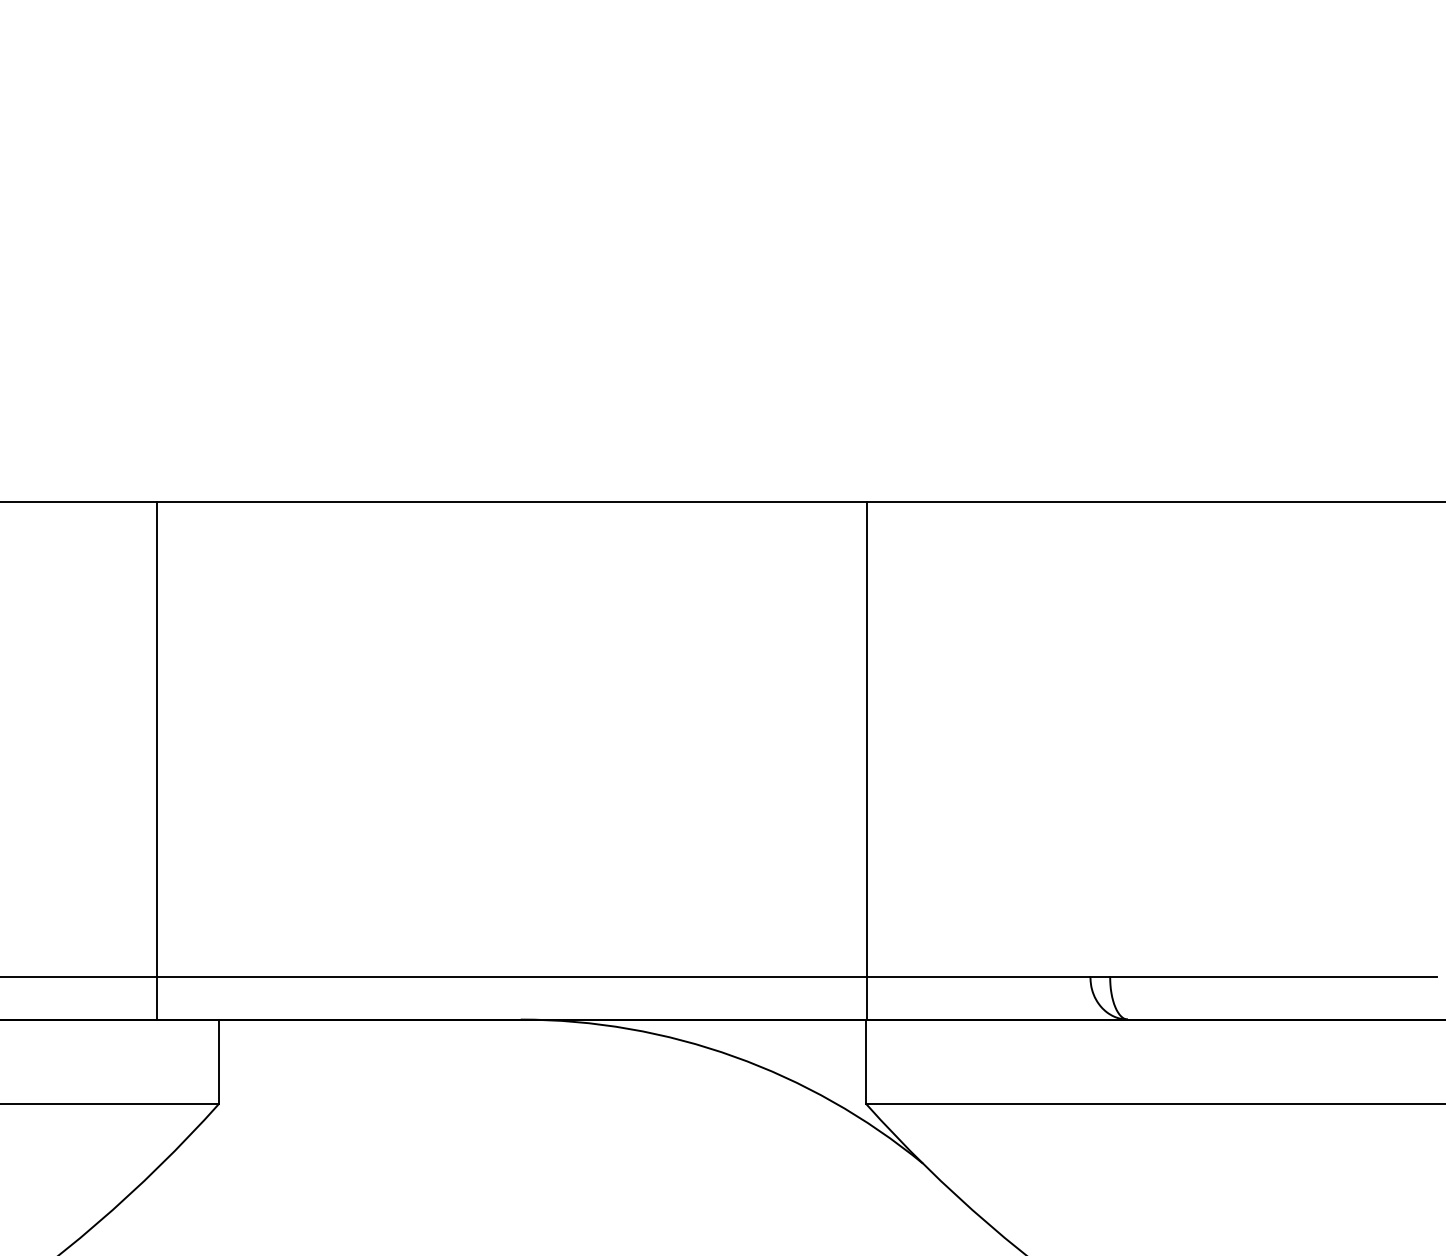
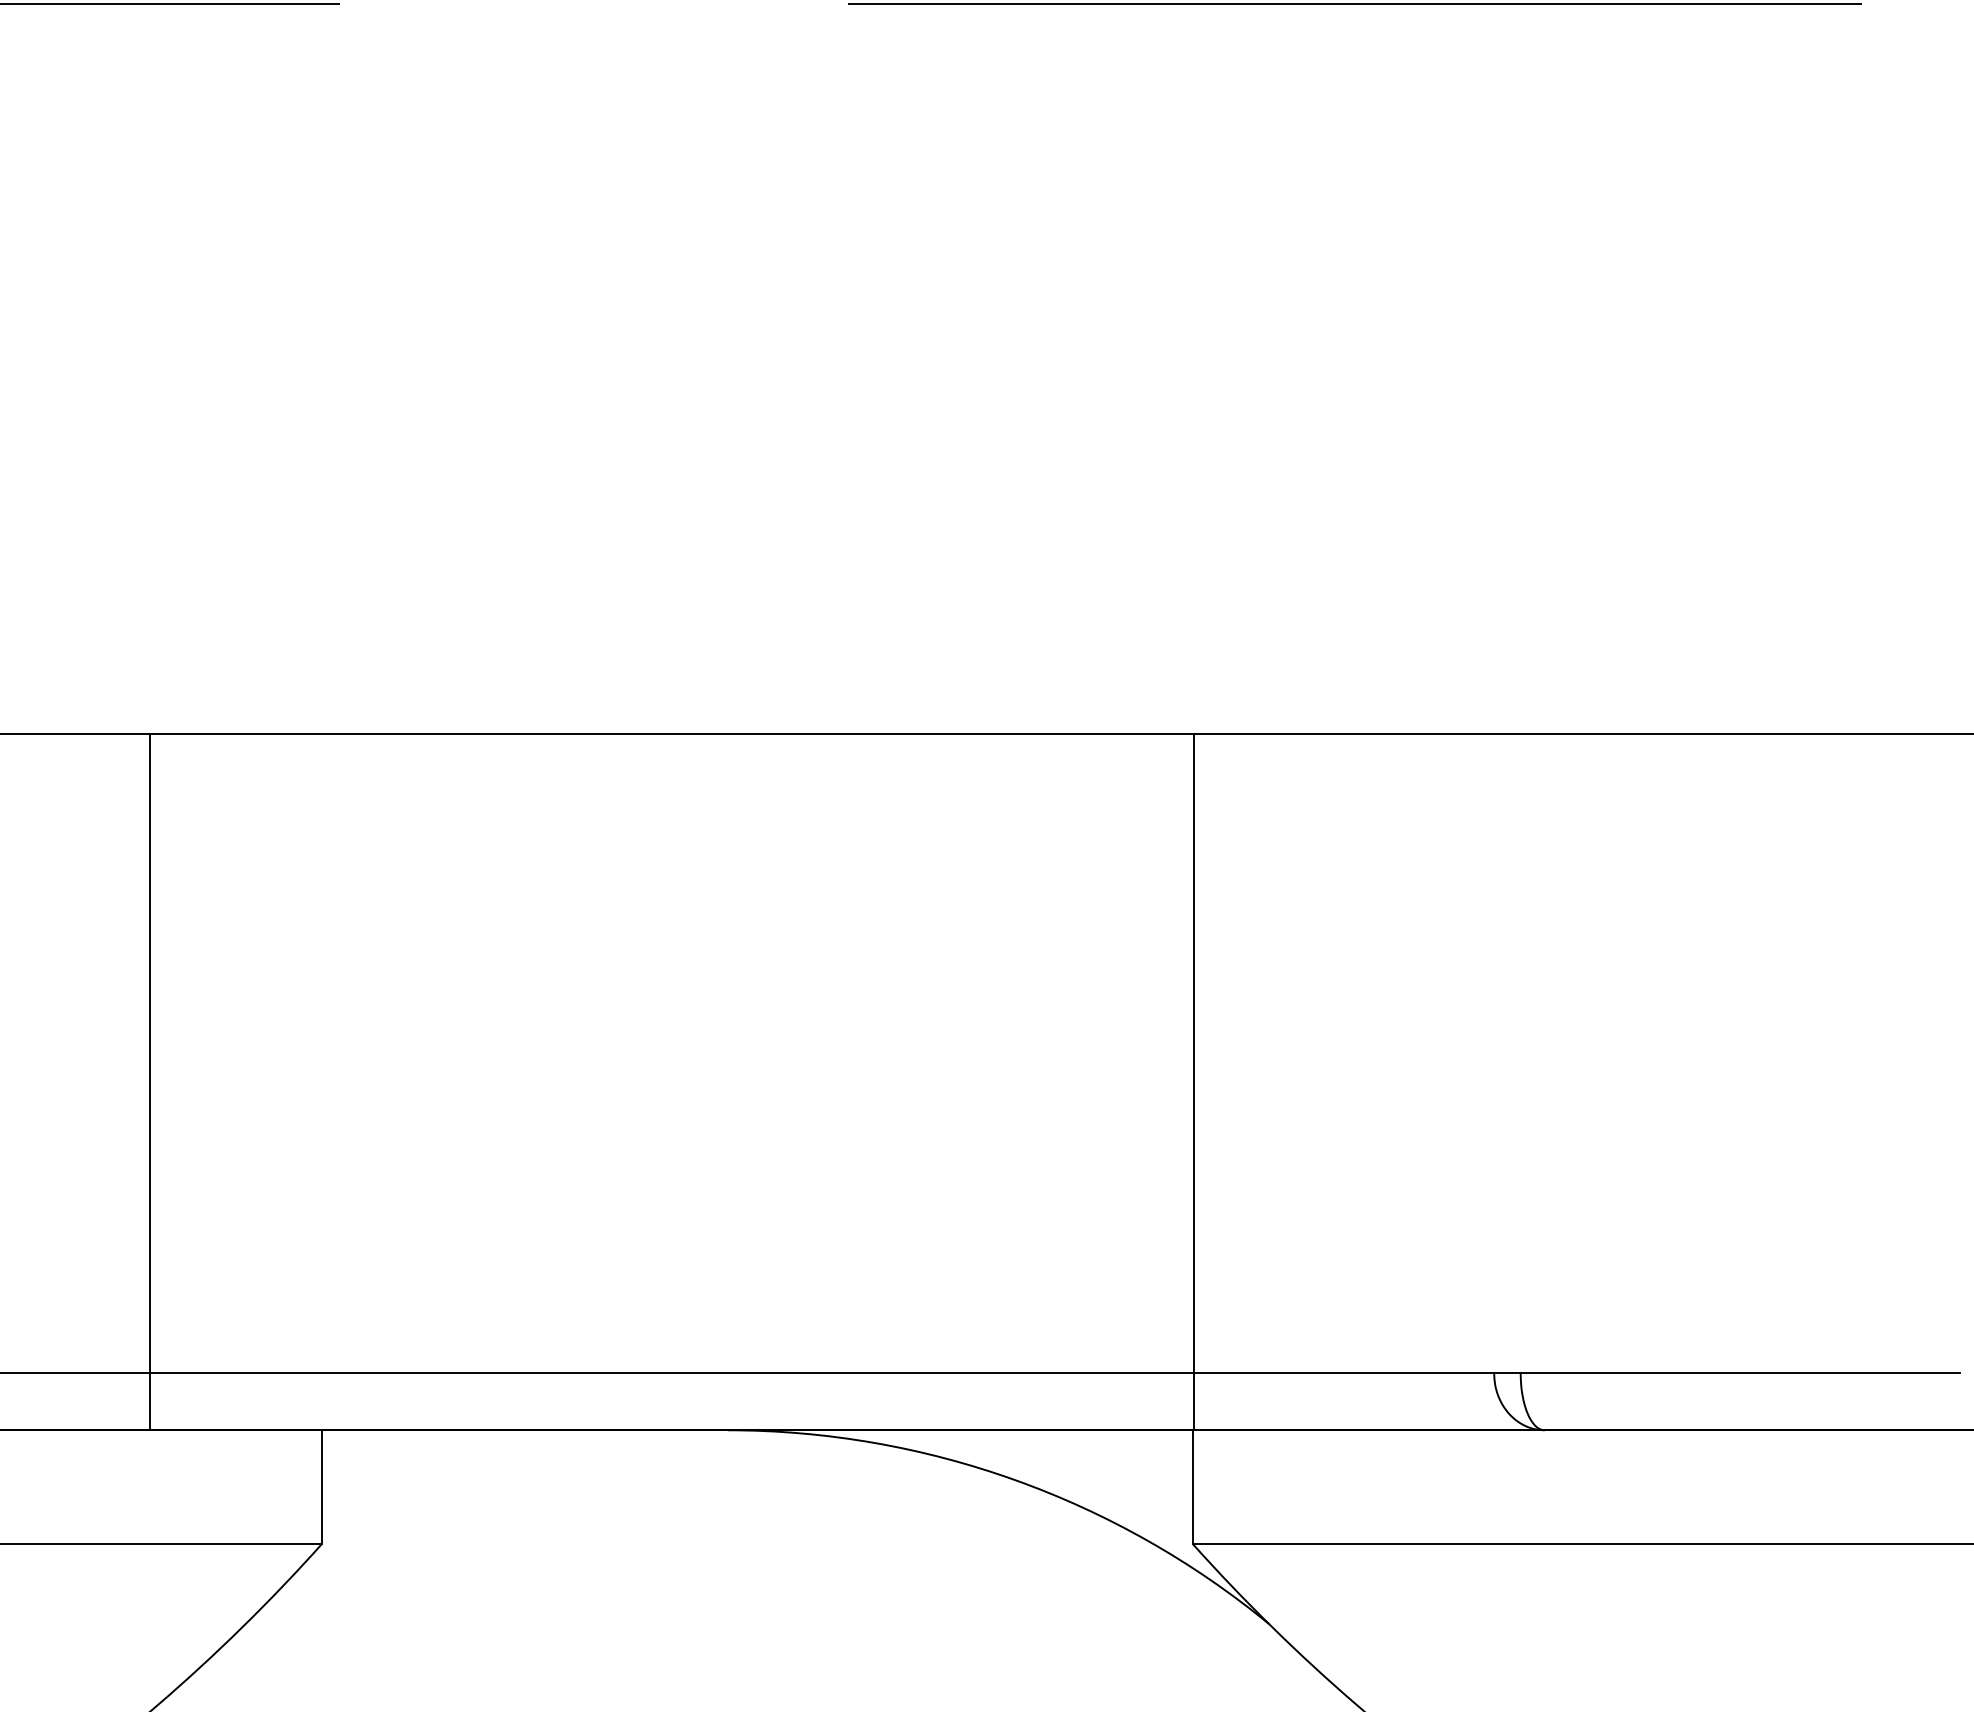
line: (156, 760) -> (149, 1082), moved

